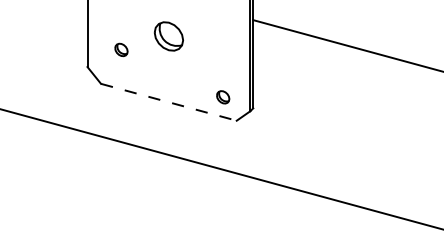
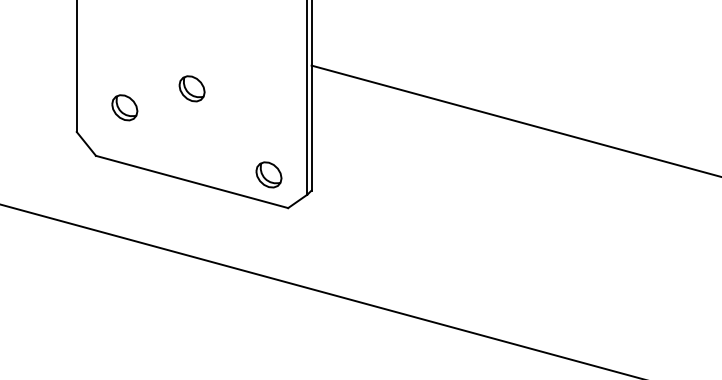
part: (168, 36) -> (191, 88), size x0.62
part: (121, 49) -> (124, 107), size x1.43
part: (222, 97) -> (268, 174), size x1.43
line: (169, 101) -> (192, 181), dashed -> solid

